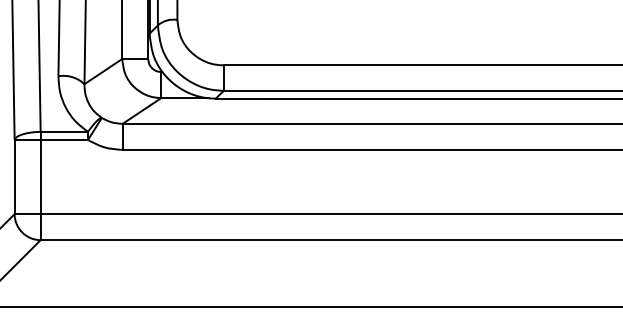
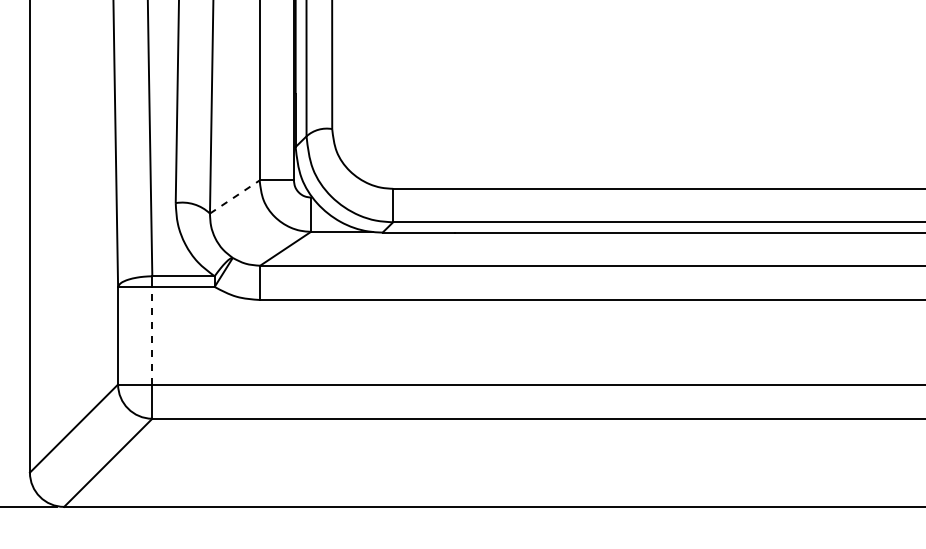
line: (103, 71) -> (234, 197), solid -> dashed
line: (40, 176) -> (152, 335), solid -> dashed

